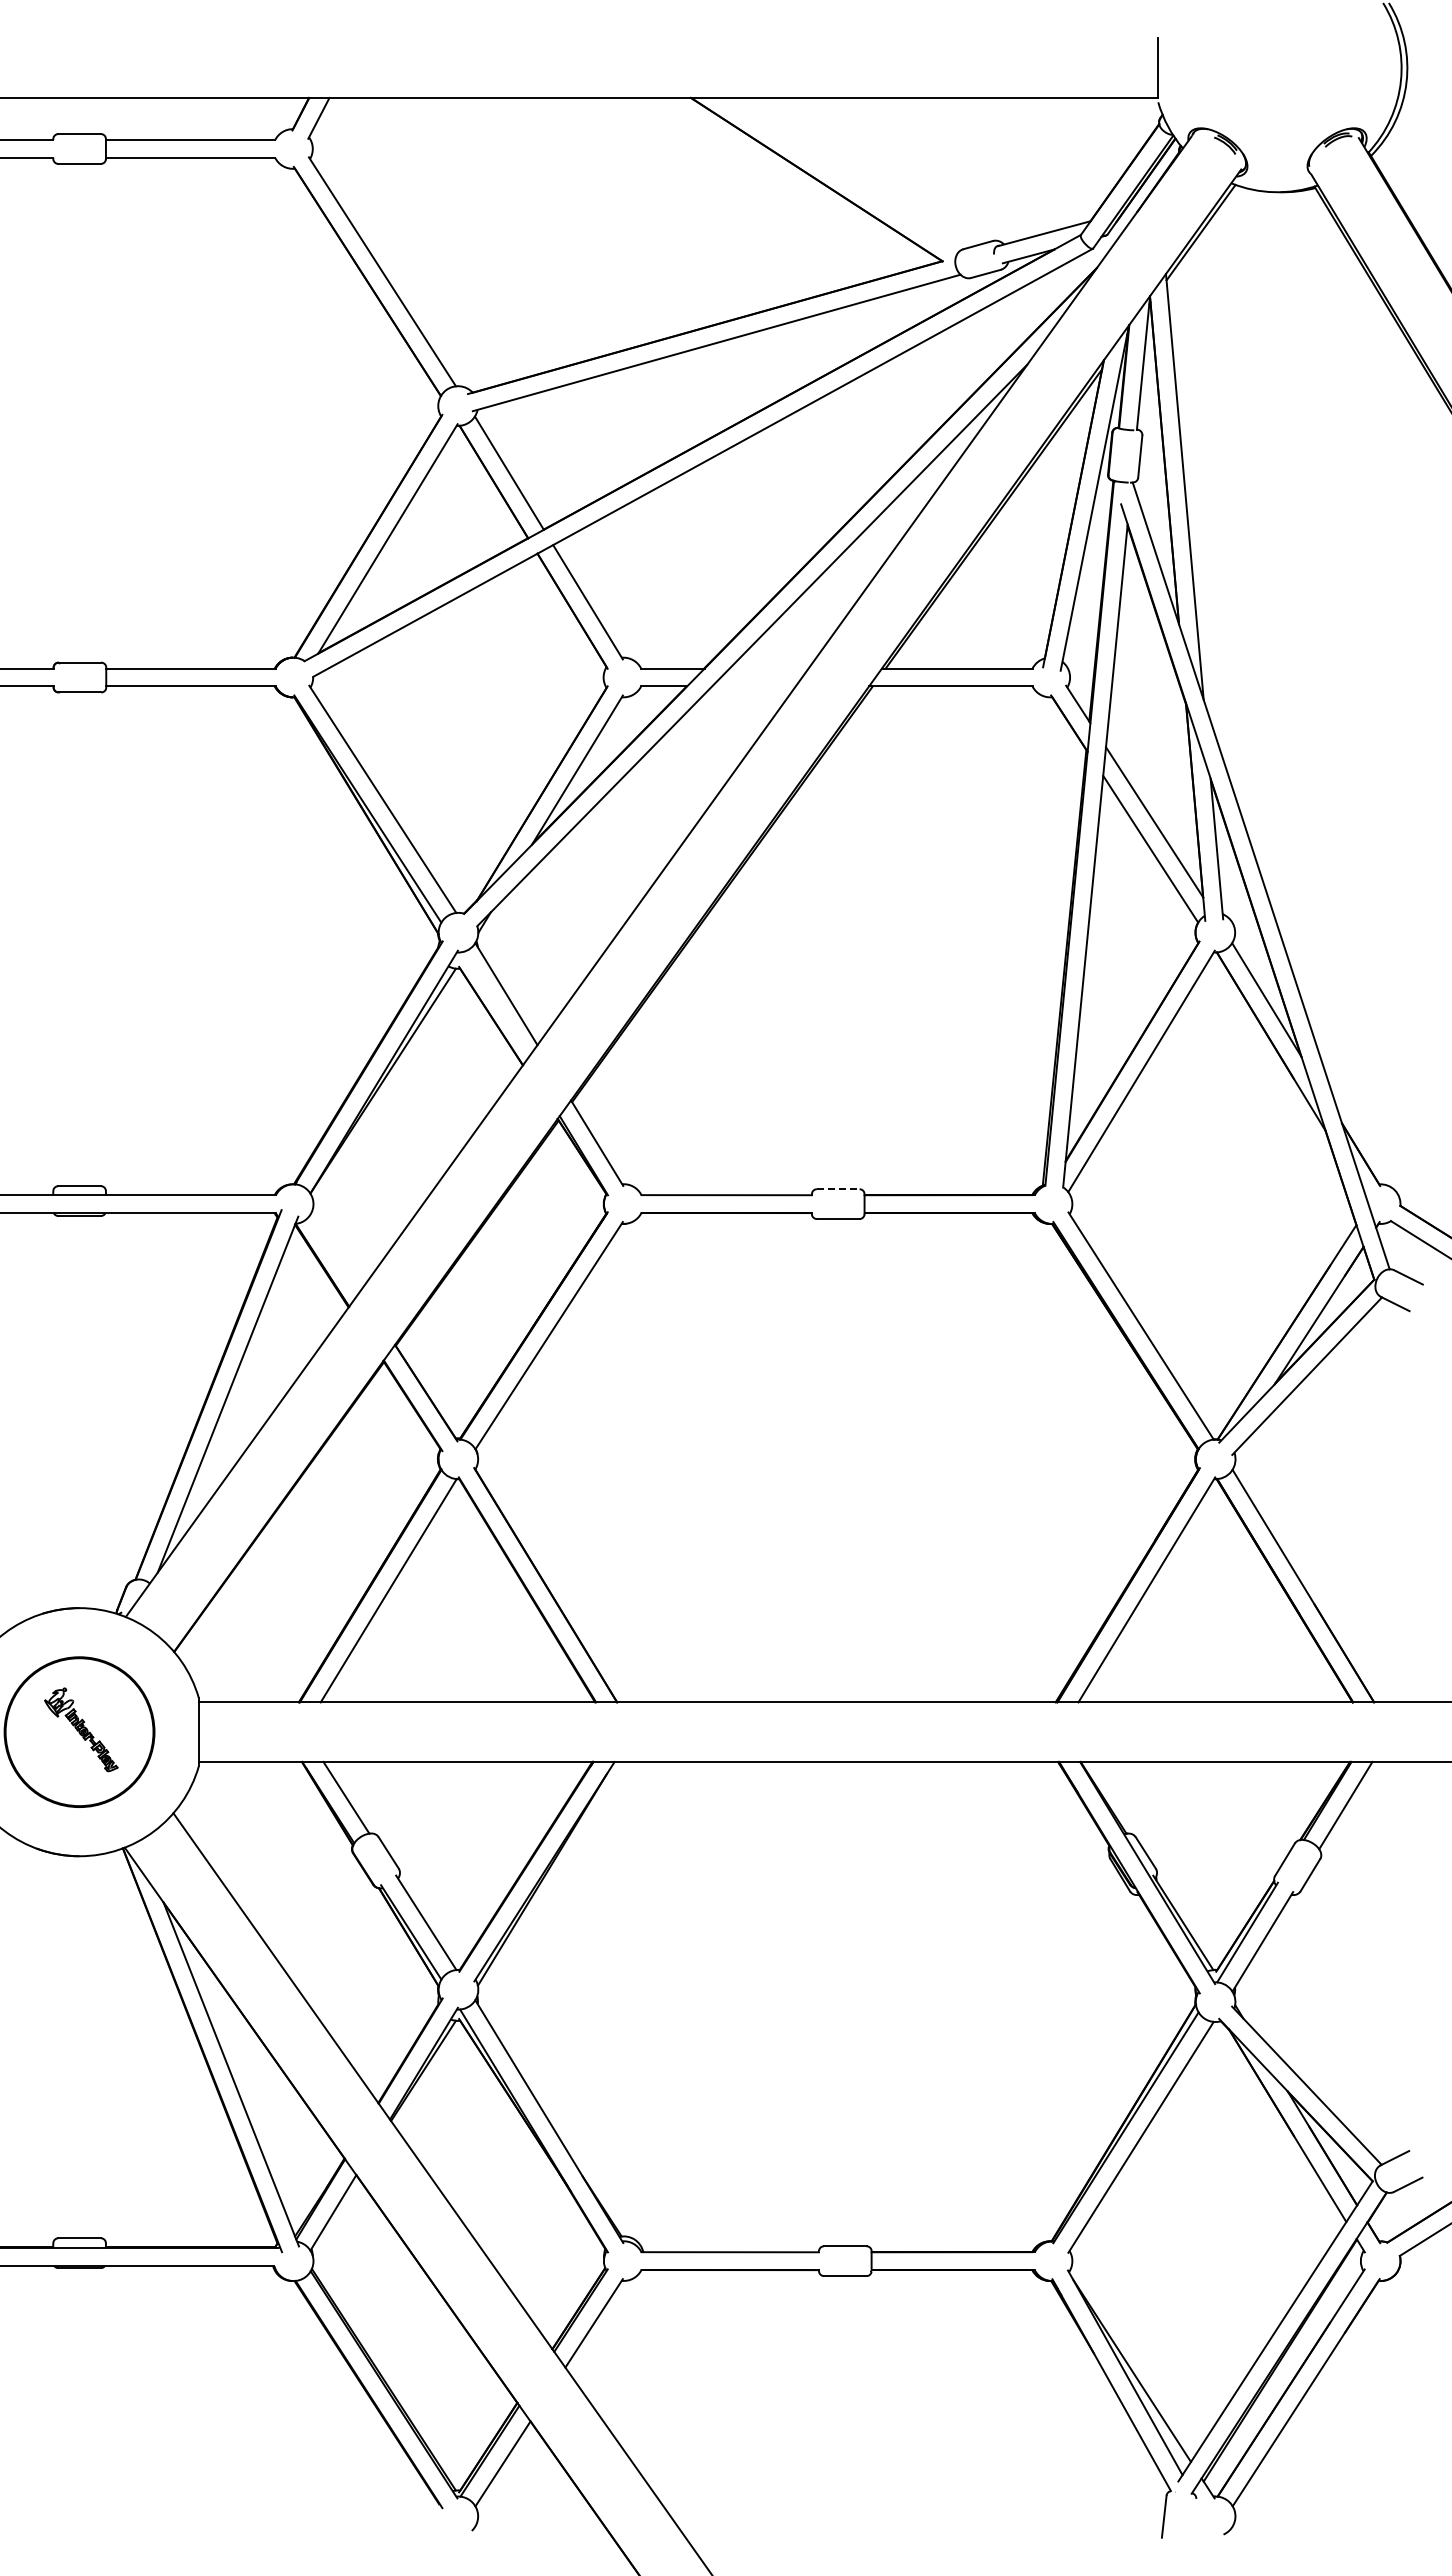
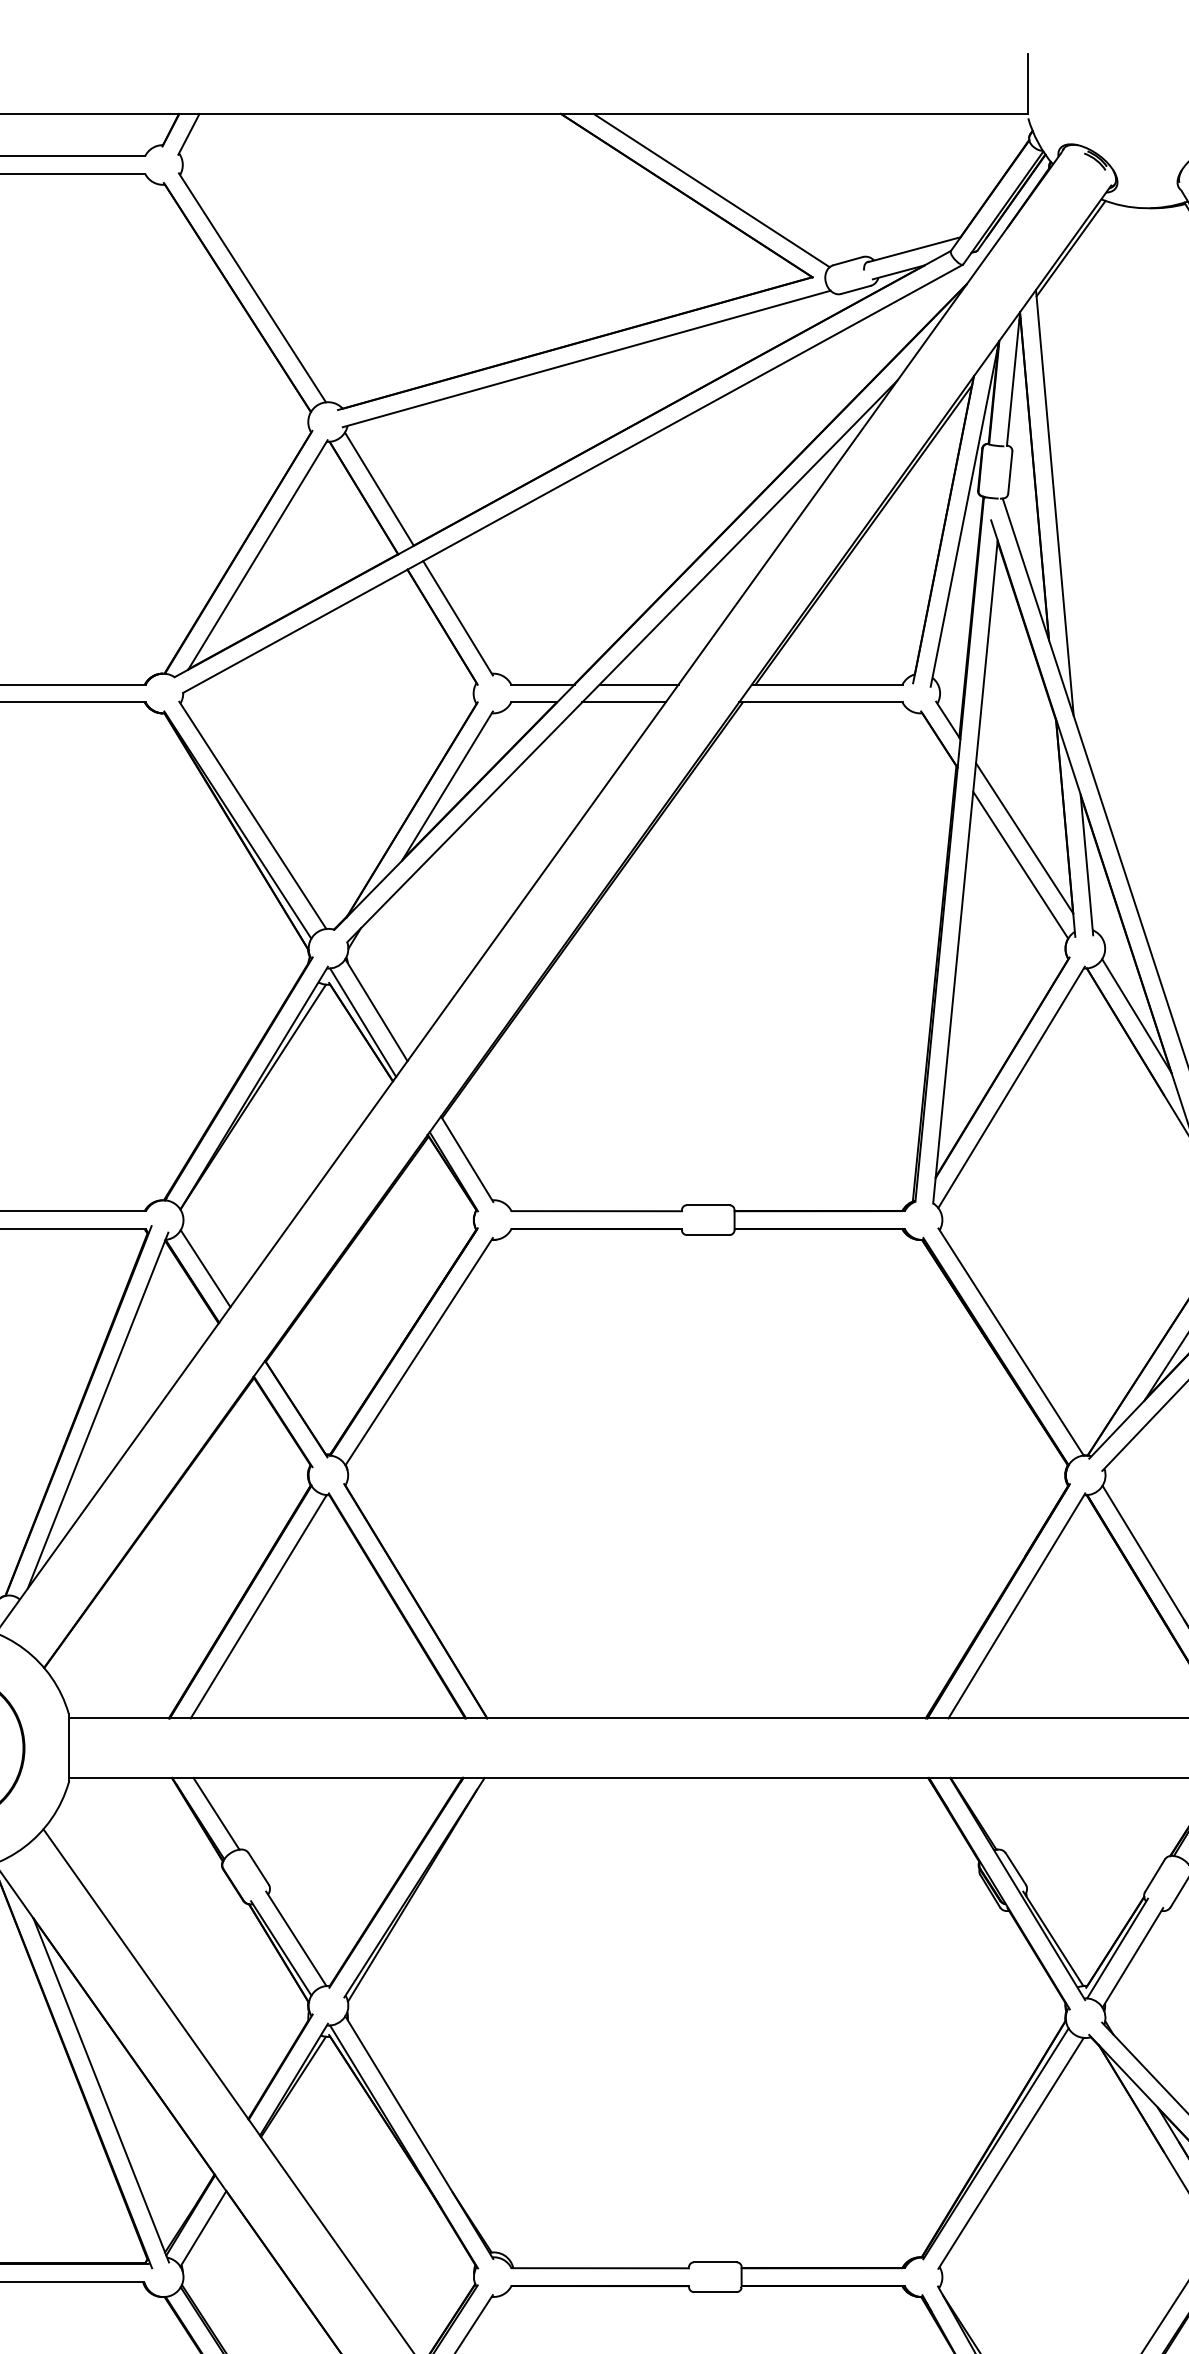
line: (841, 174) -> (711, 190), added
line: (768, 668) -> (638, 684), added
line: (753, 686) -> (623, 702), added
line: (493, 1006) -> (363, 1022), added
line: (838, 1189) -> (708, 1205), dashed -> solid
line: (335, 1252) -> (205, 1268), added

